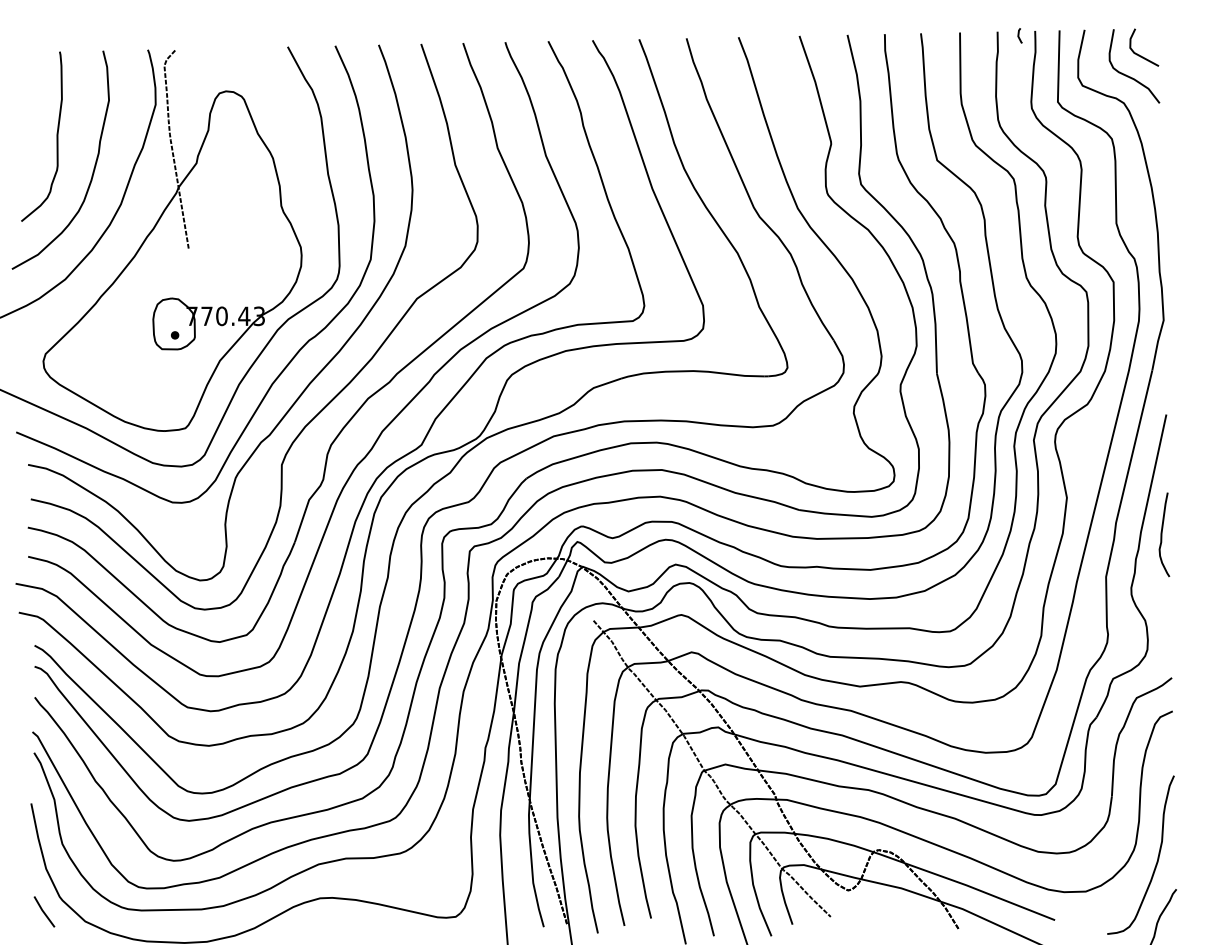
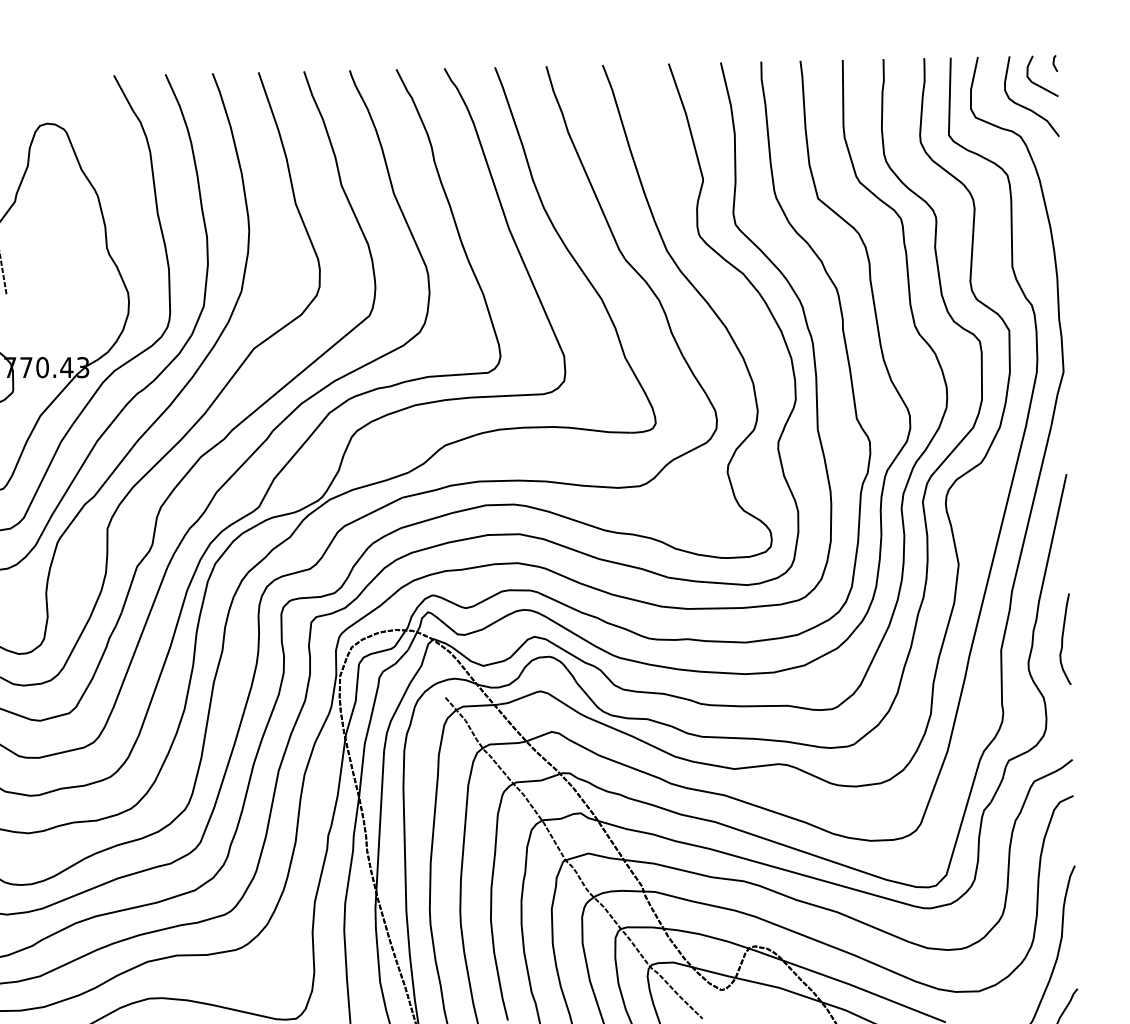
line: (1019, 35) -> (1054, 63), moved
curve: (1162, 534) -> (1063, 638), moved

